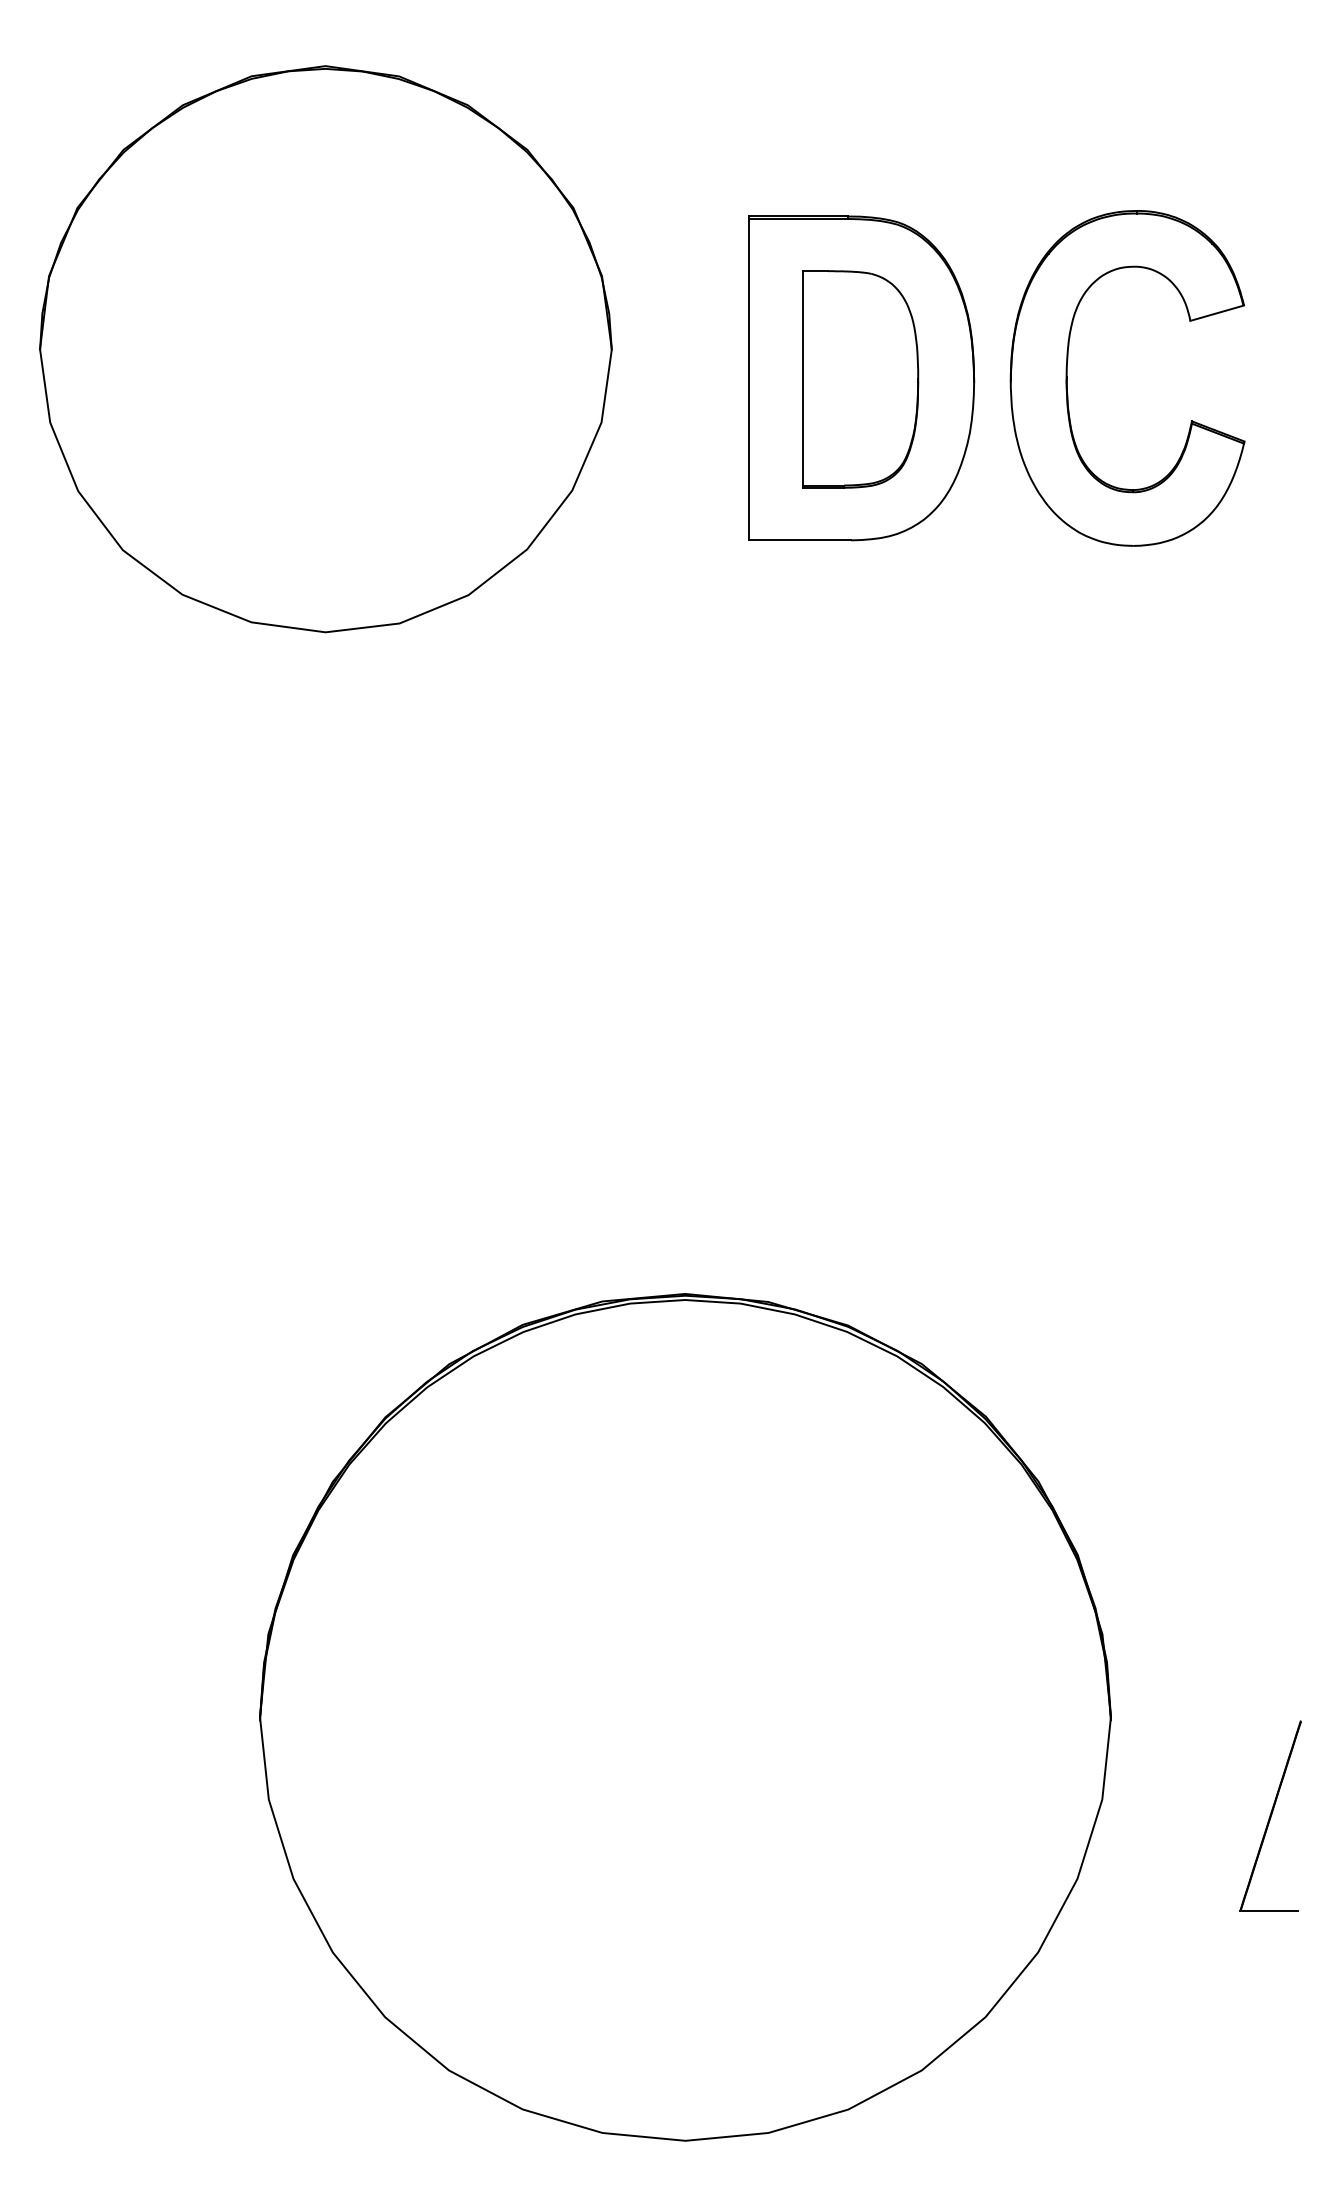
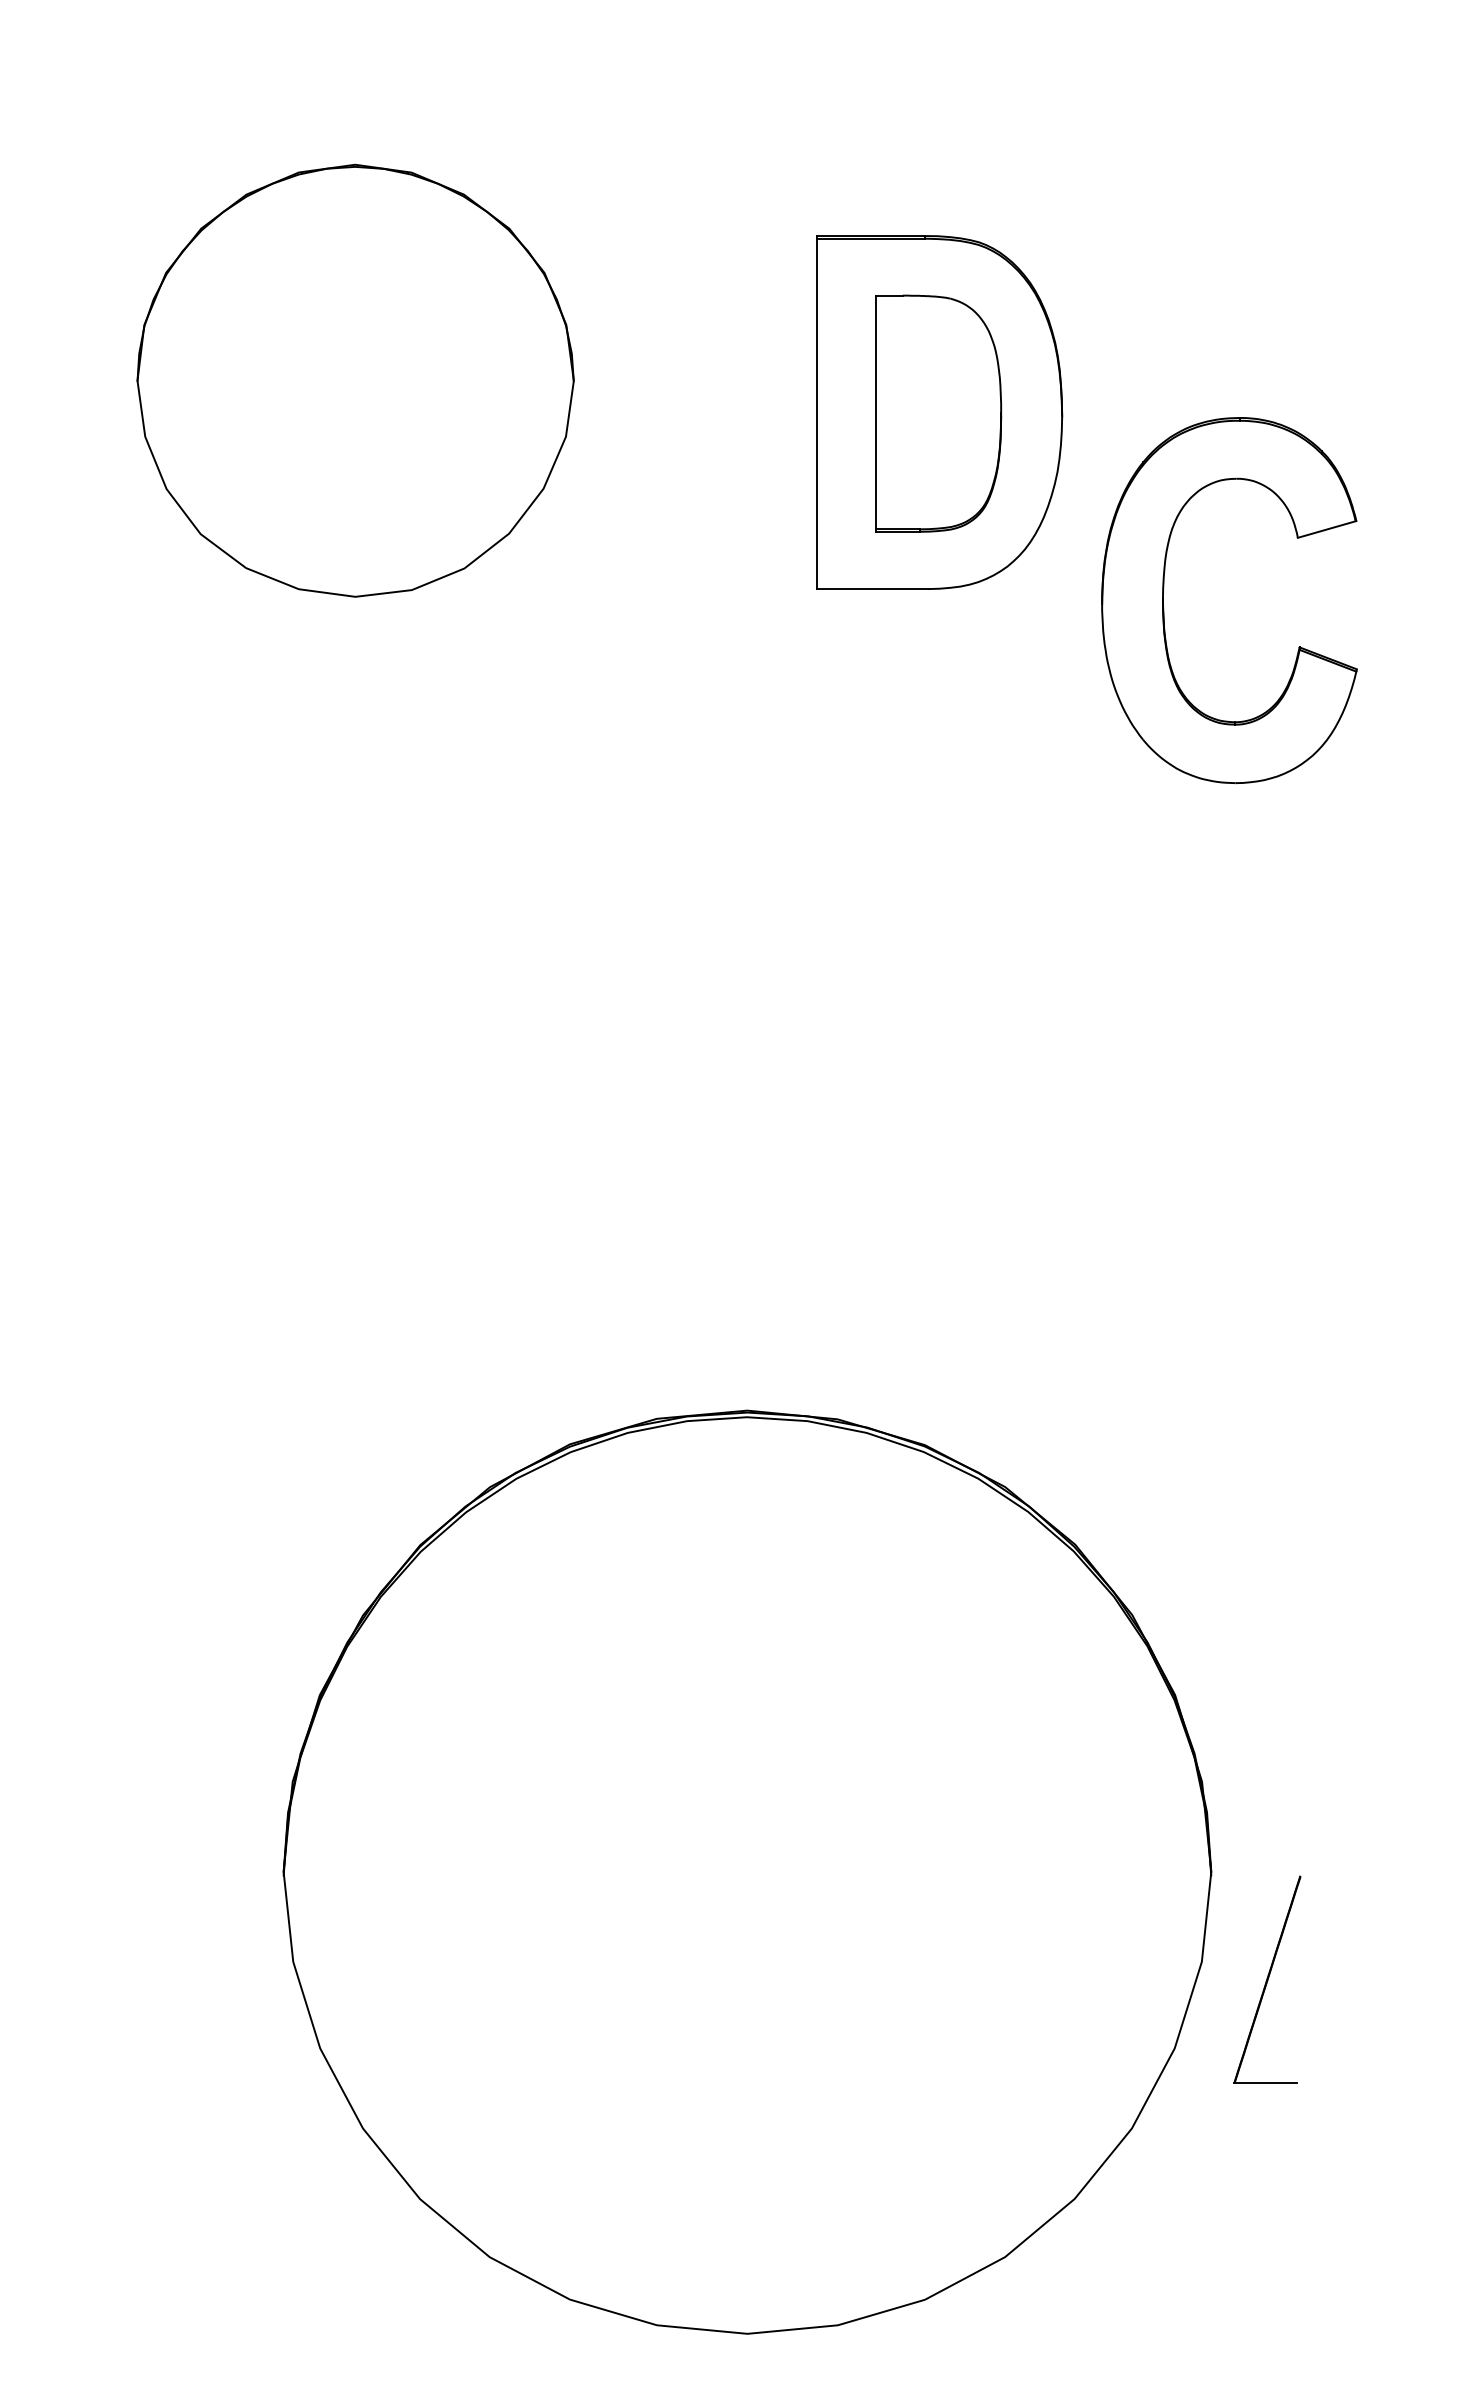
part: (325, 349) -> (355, 380), size x0.7
part: (1068, 385) -> (1164, 608), moved
part: (1270, 1815) -> (1267, 1979), moved

